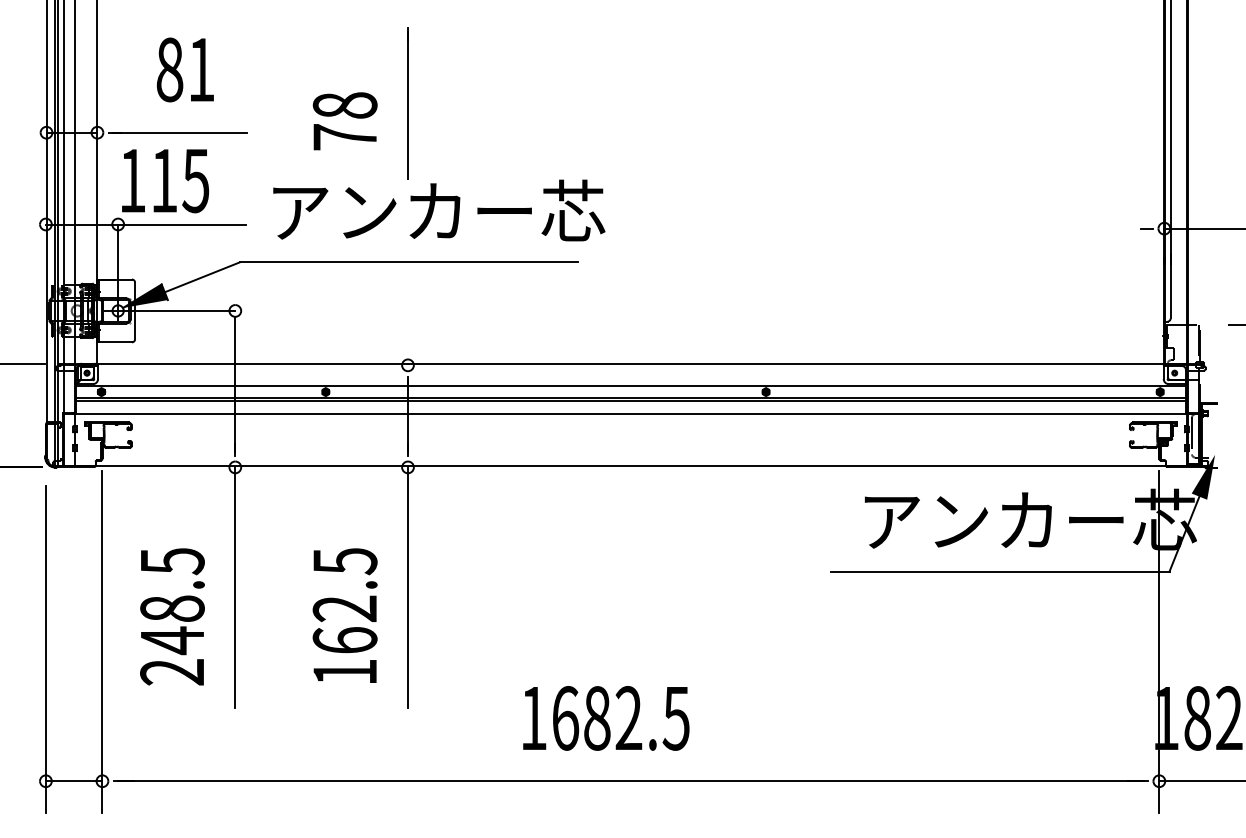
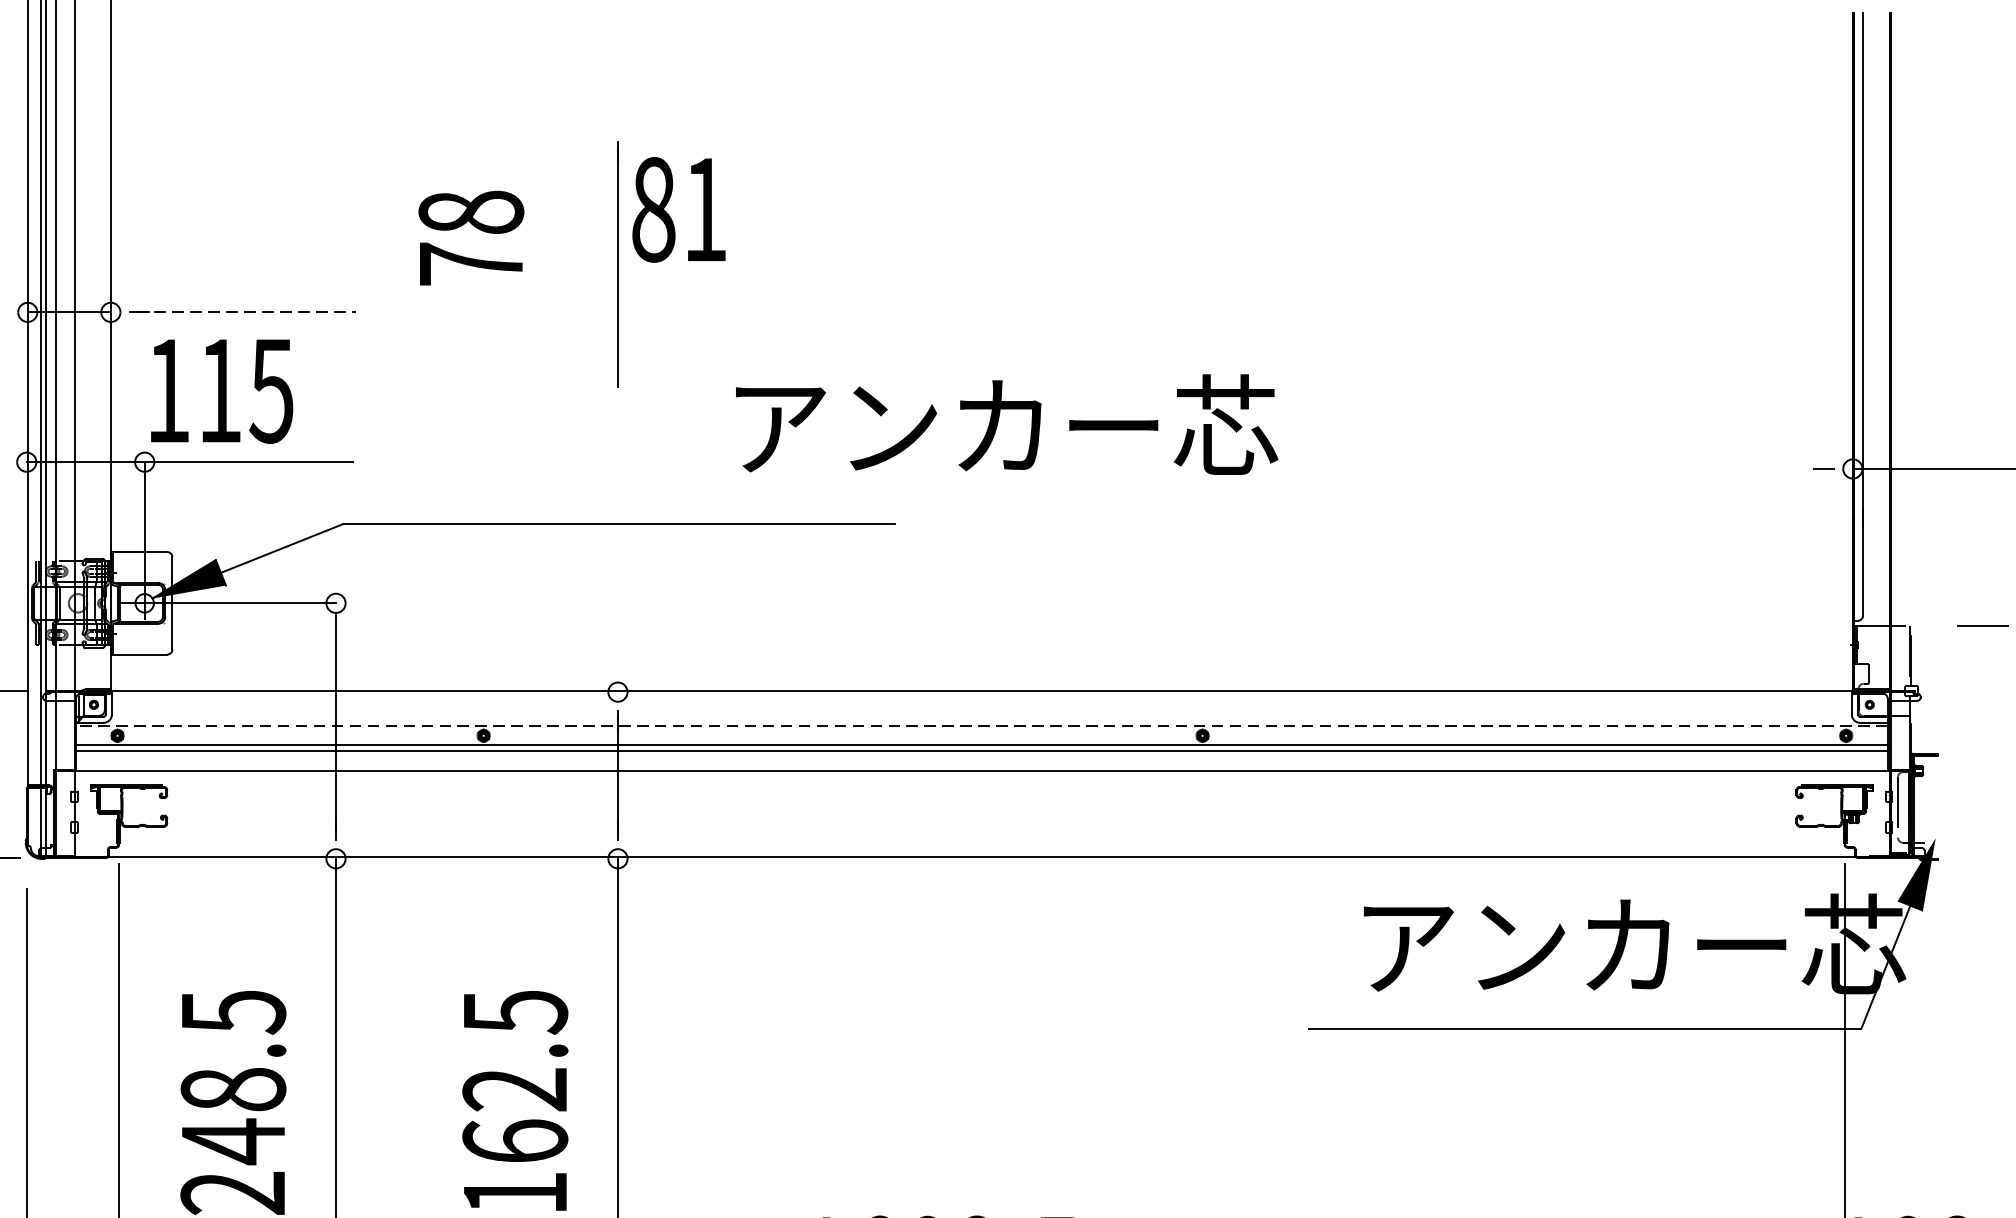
text: (184, 69) -> (677, 209), moved
text: (344, 121) -> (470, 238), moved
line: (180, 132) -> (246, 311), solid -> dashed
text: (439, 210) -> (1007, 424), moved
line: (630, 386) -> (981, 726), solid -> dashed

